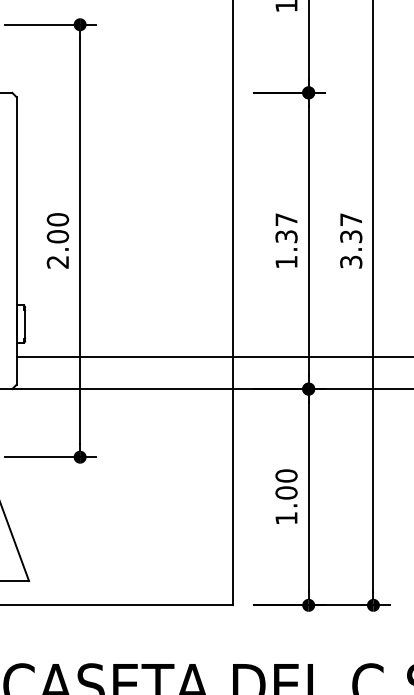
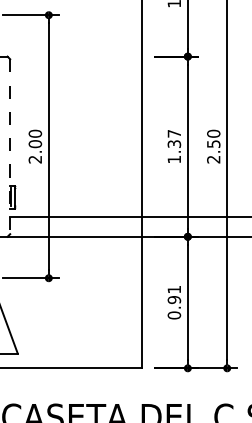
text: (350, 240) -> (213, 146), 3.37 -> 2.50
line: (17, 242) -> (10, 147), solid -> dashed
text: (286, 497) -> (174, 302), 1.00 -> 0.91

